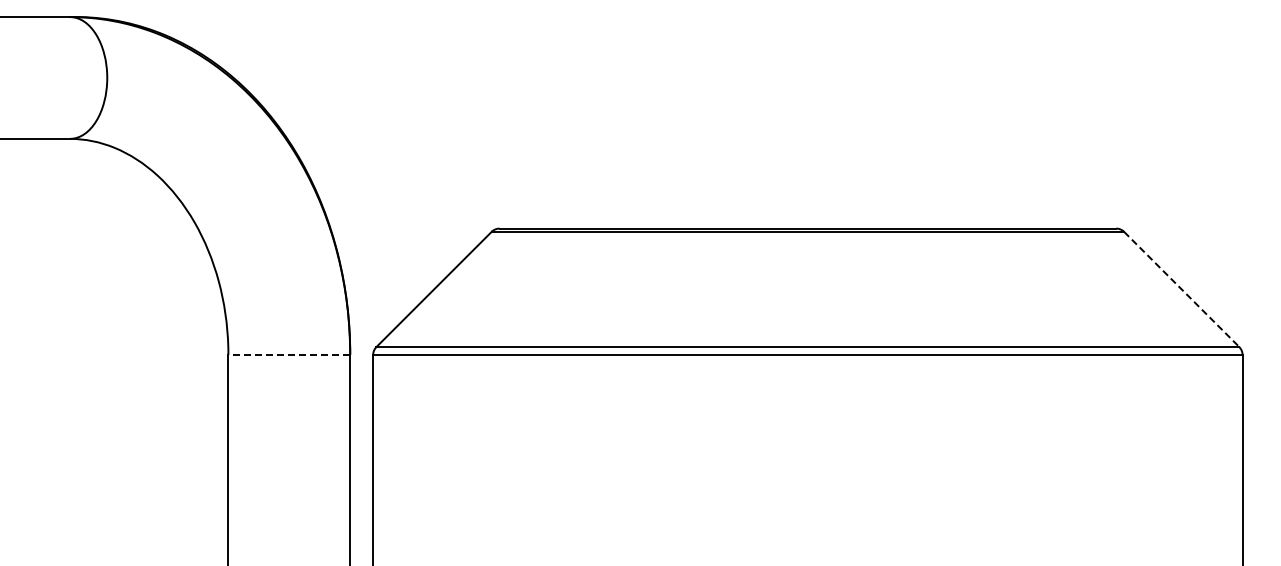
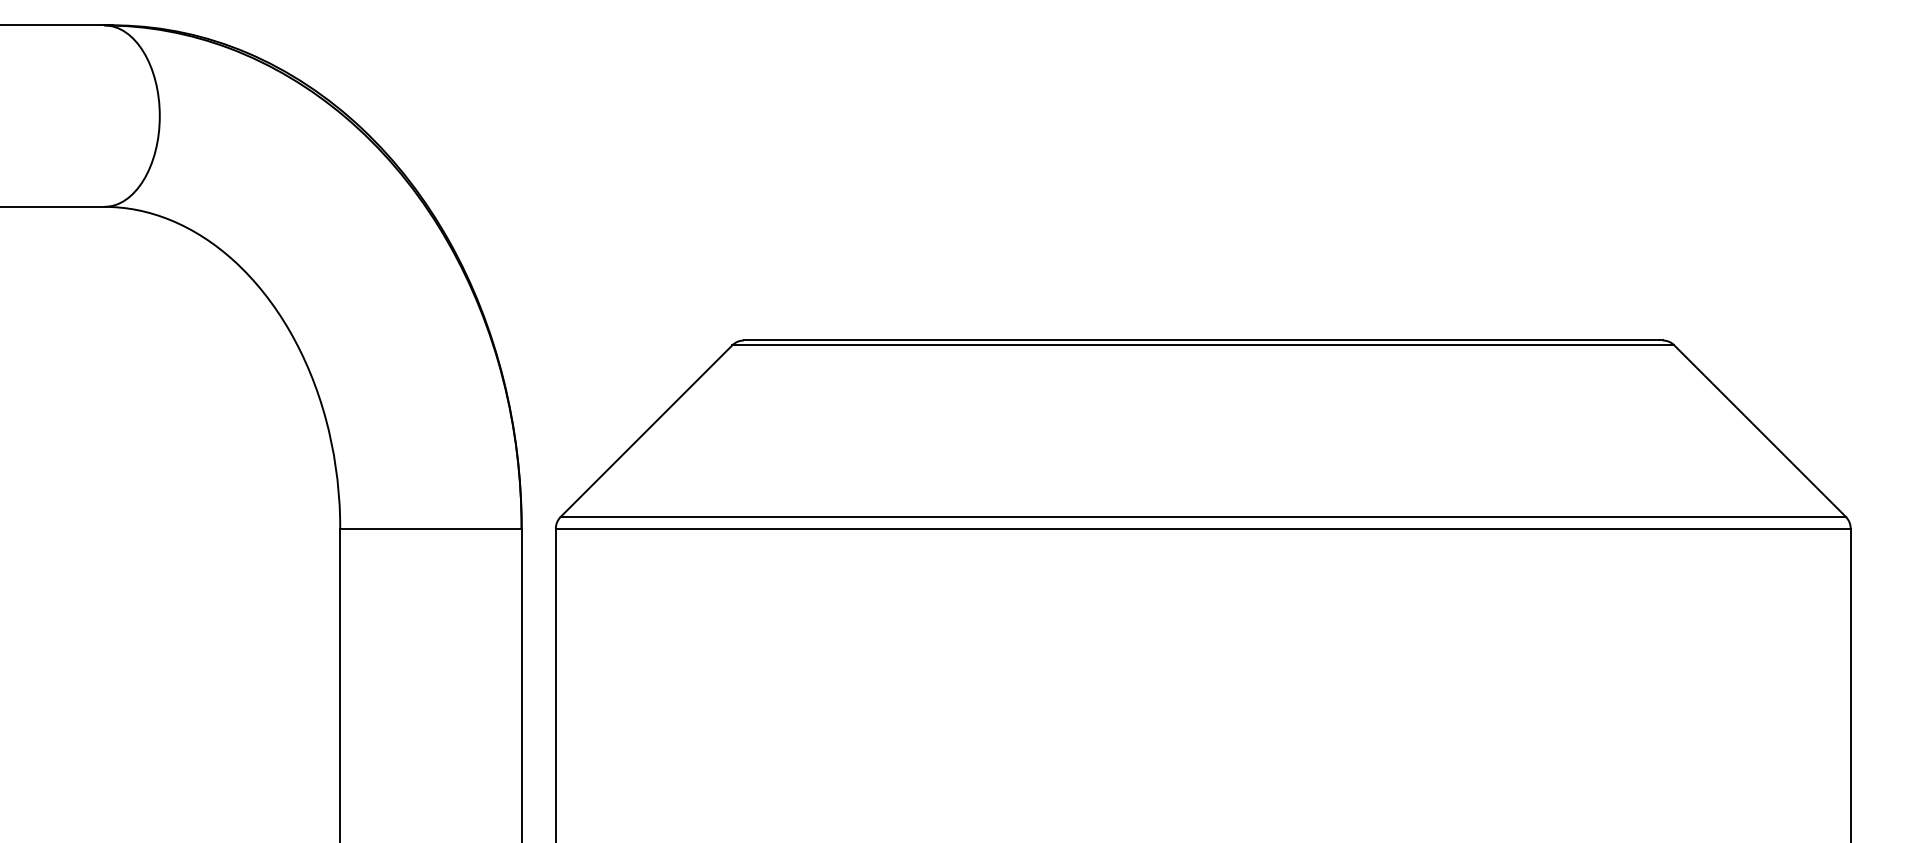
line: (1182, 289) -> (1761, 431), dashed -> solid
line: (289, 354) -> (431, 527), dashed -> solid

